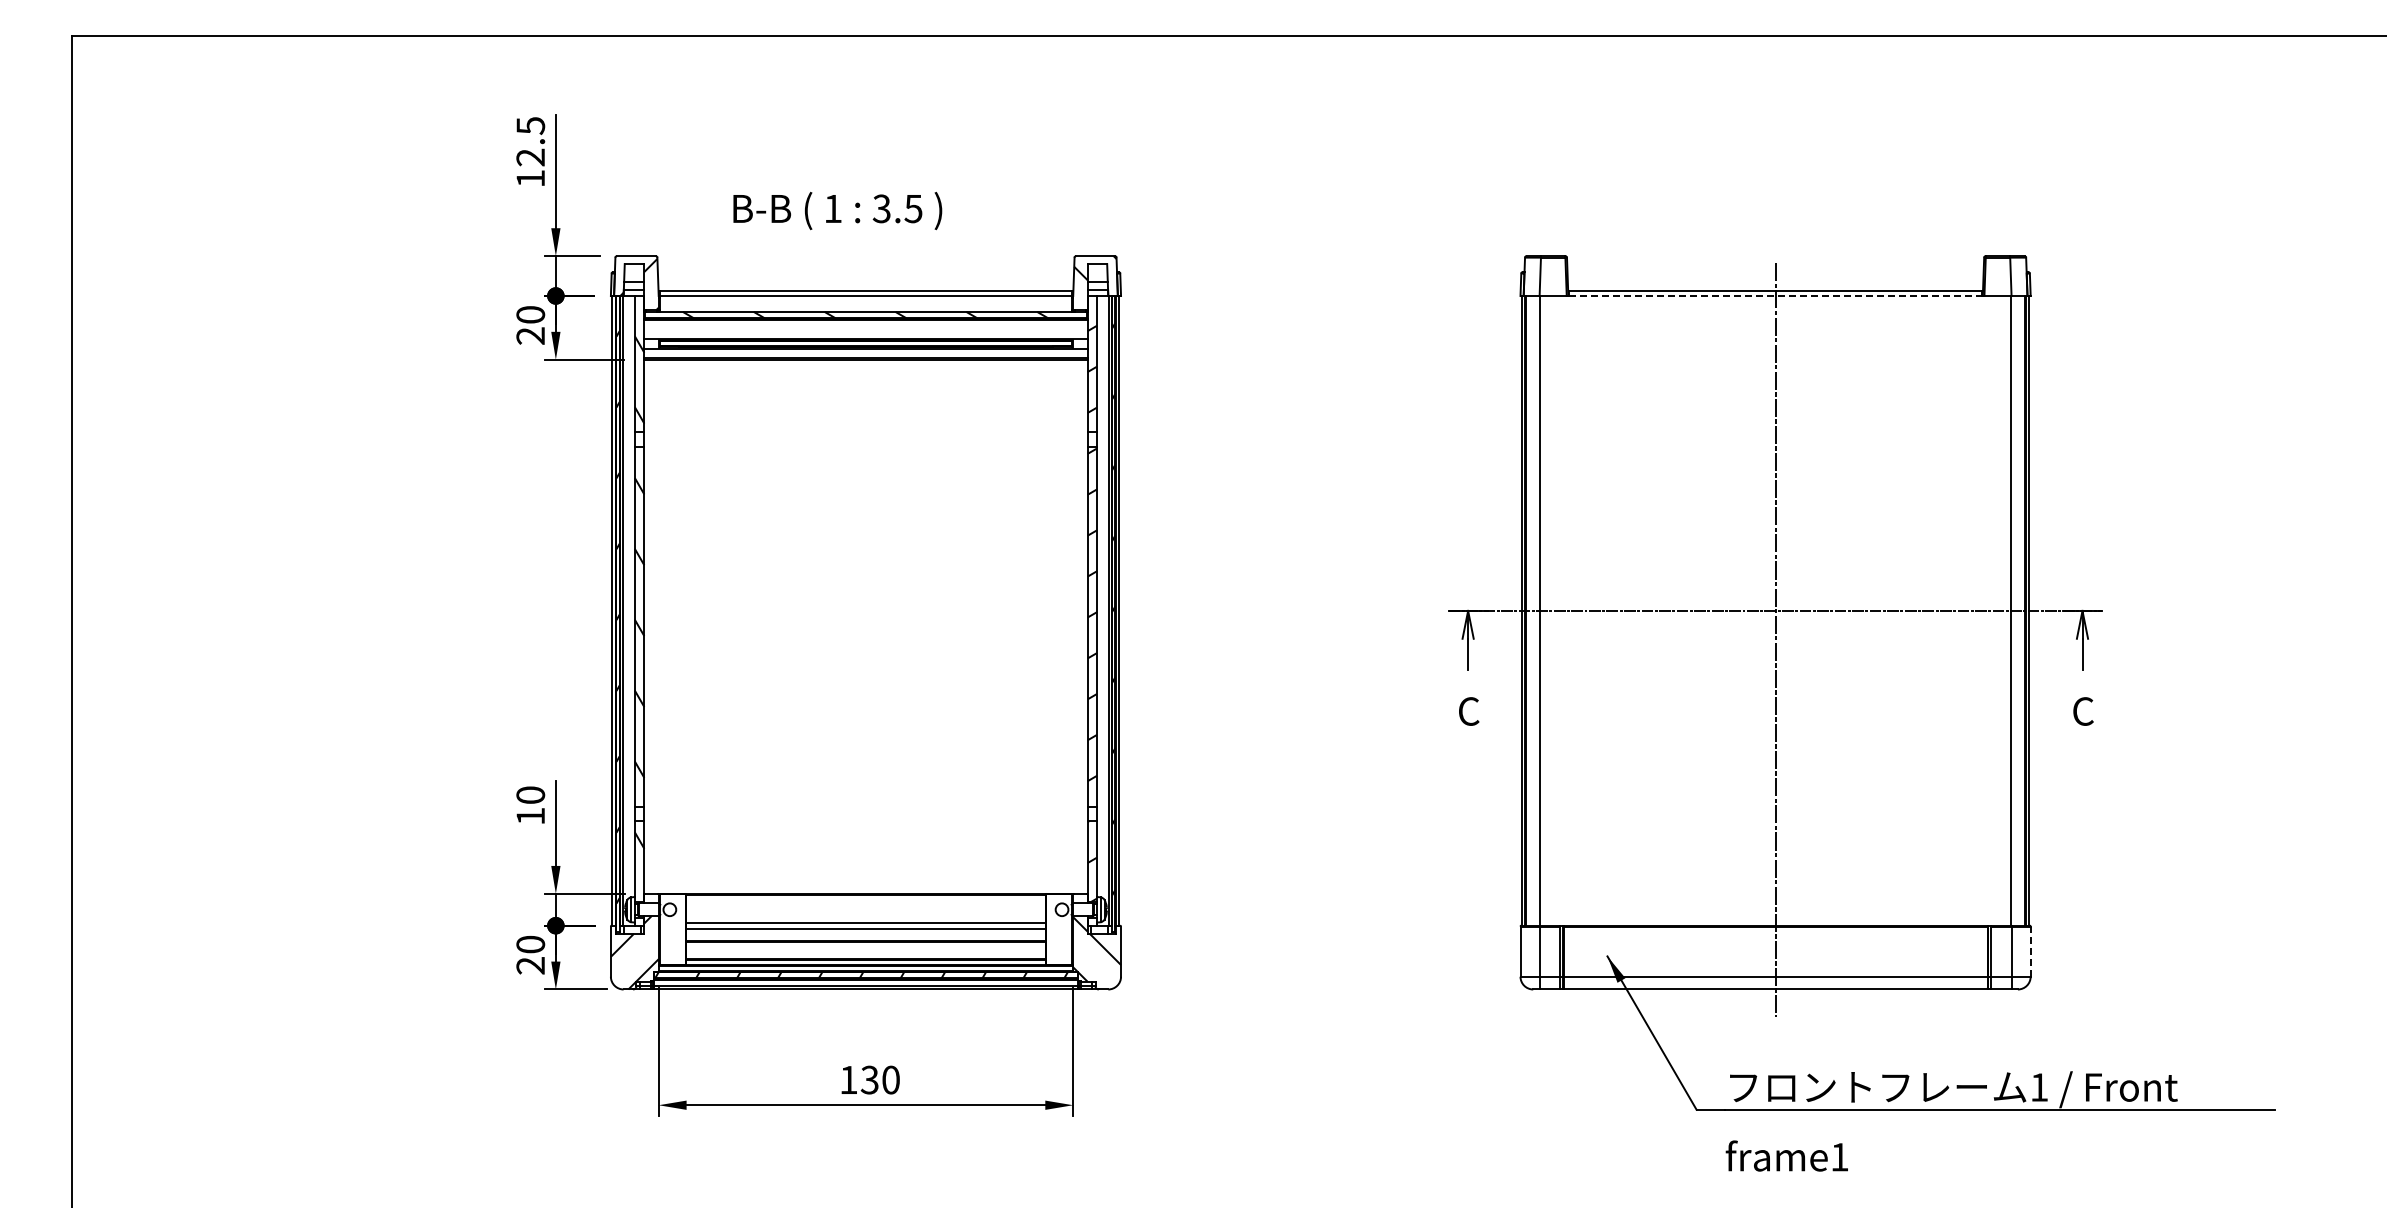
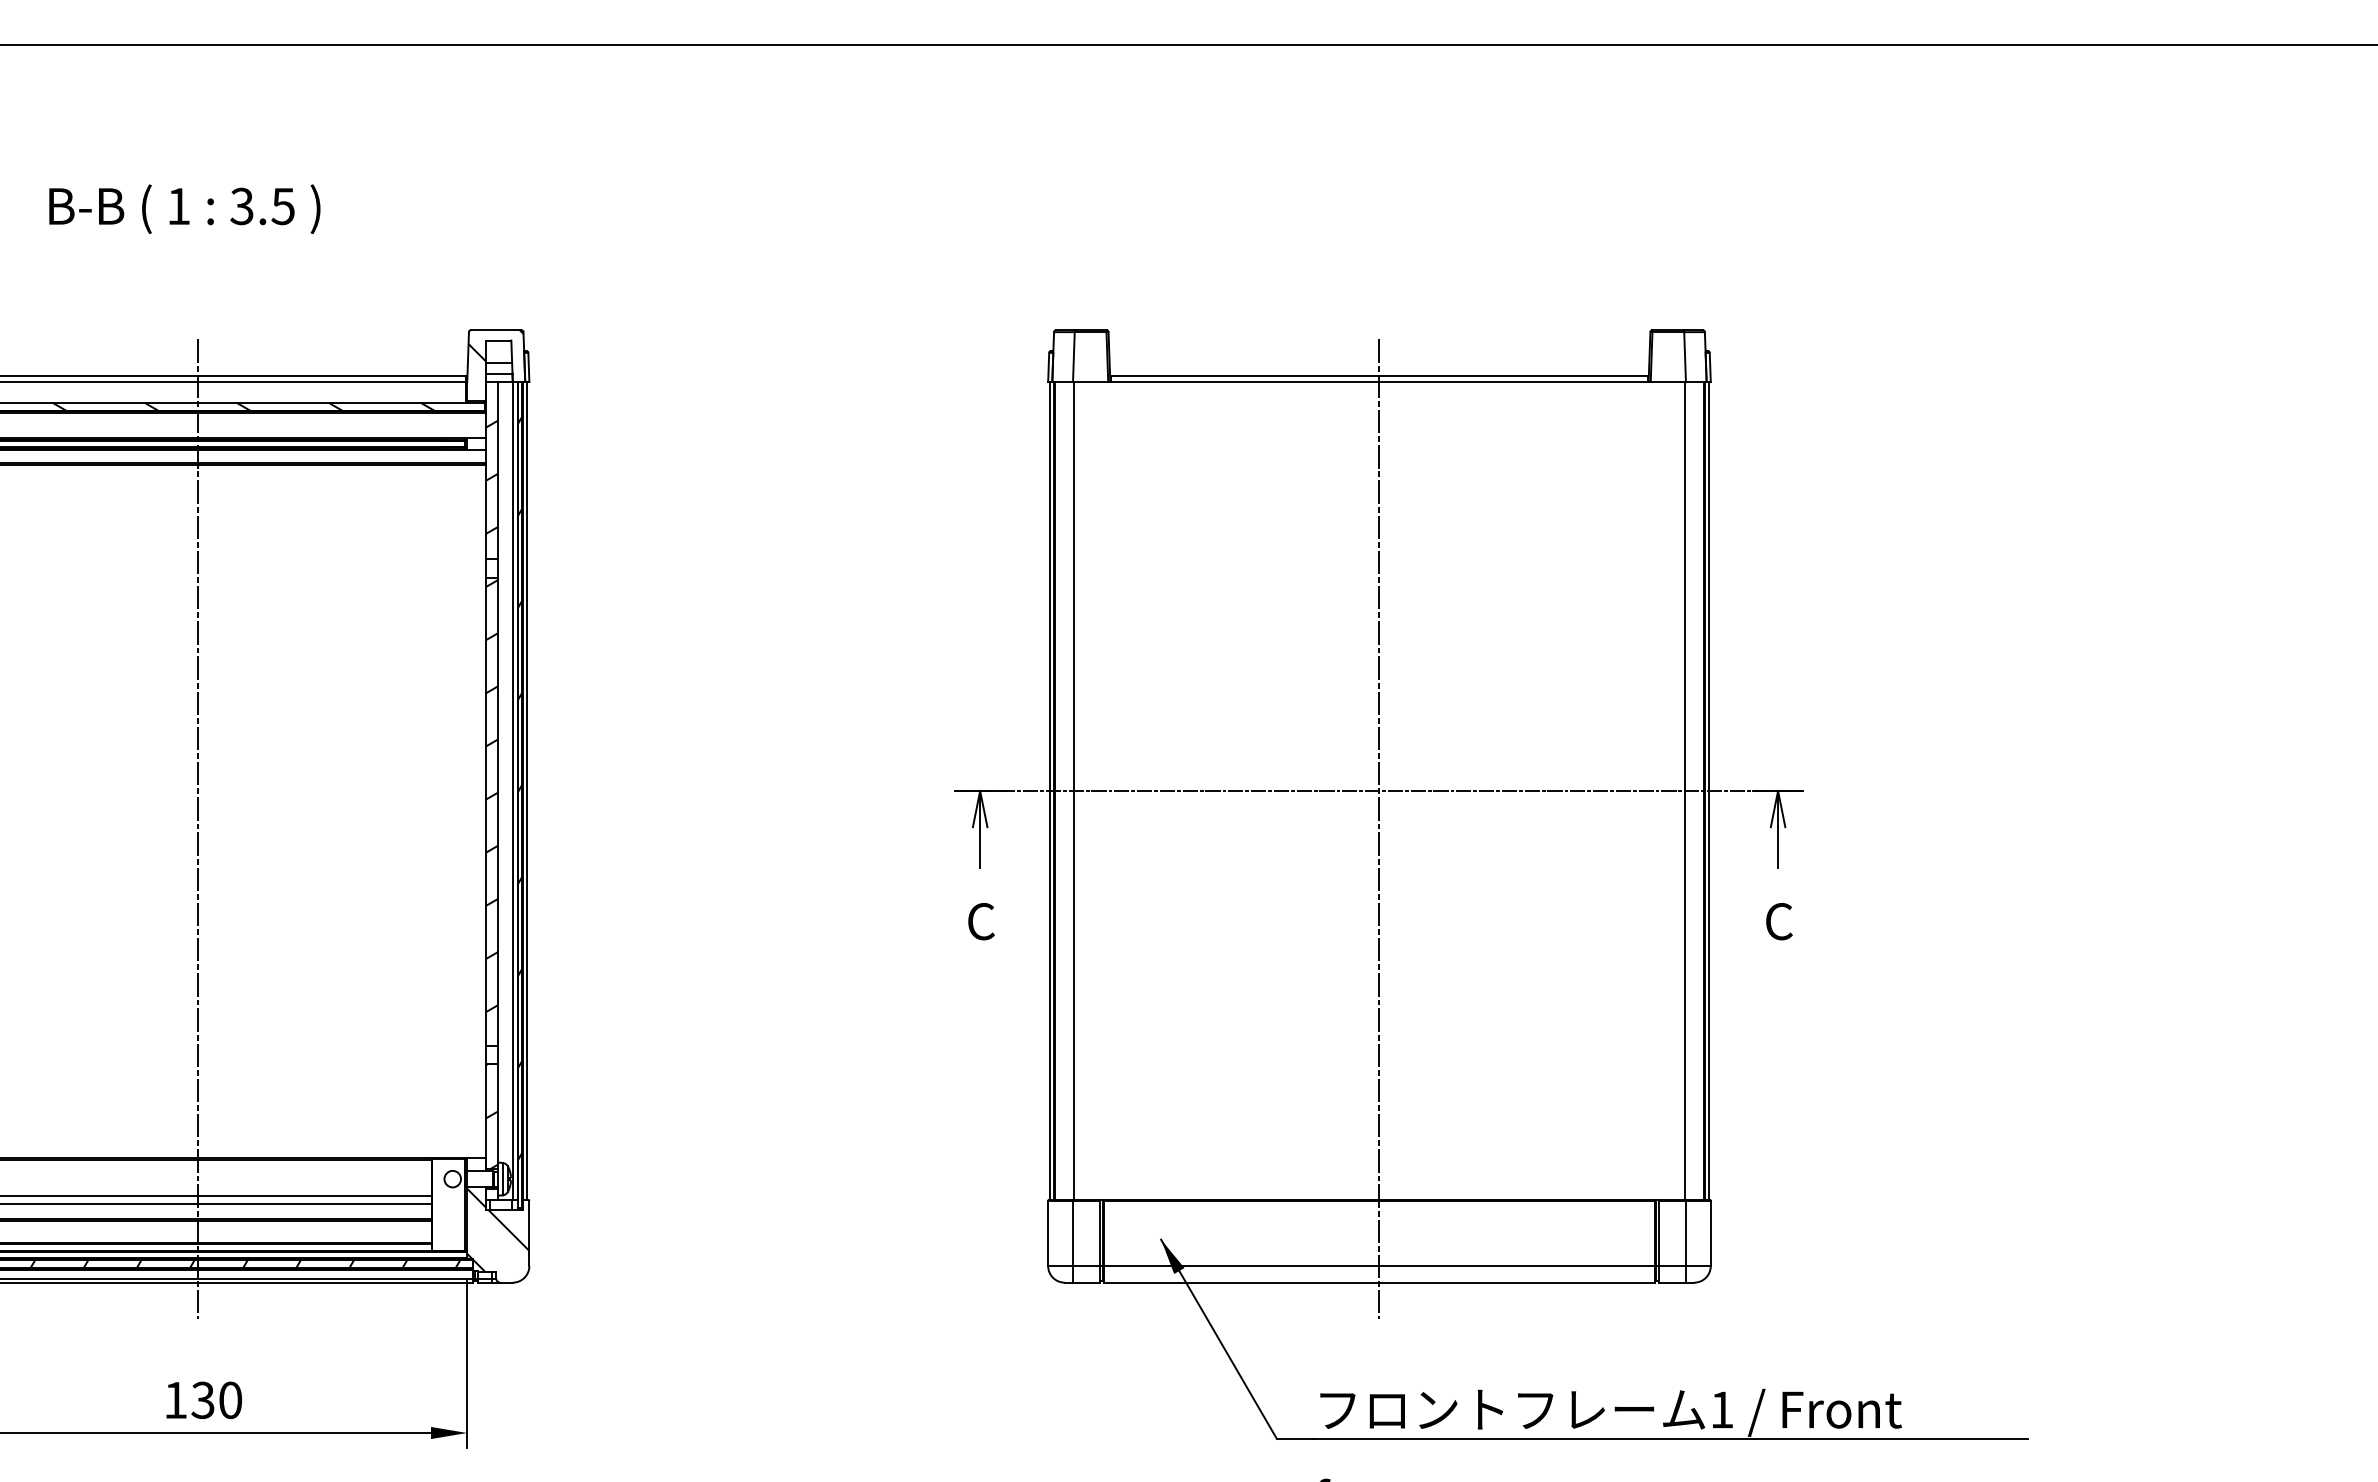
text: (837, 211) -> (184, 209), moved
line: (1776, 295) -> (1380, 381), dashed -> solid
line: (865, 640) -> (197, 829), added
line: (2030, 951) -> (1710, 1233), dashed -> solid

